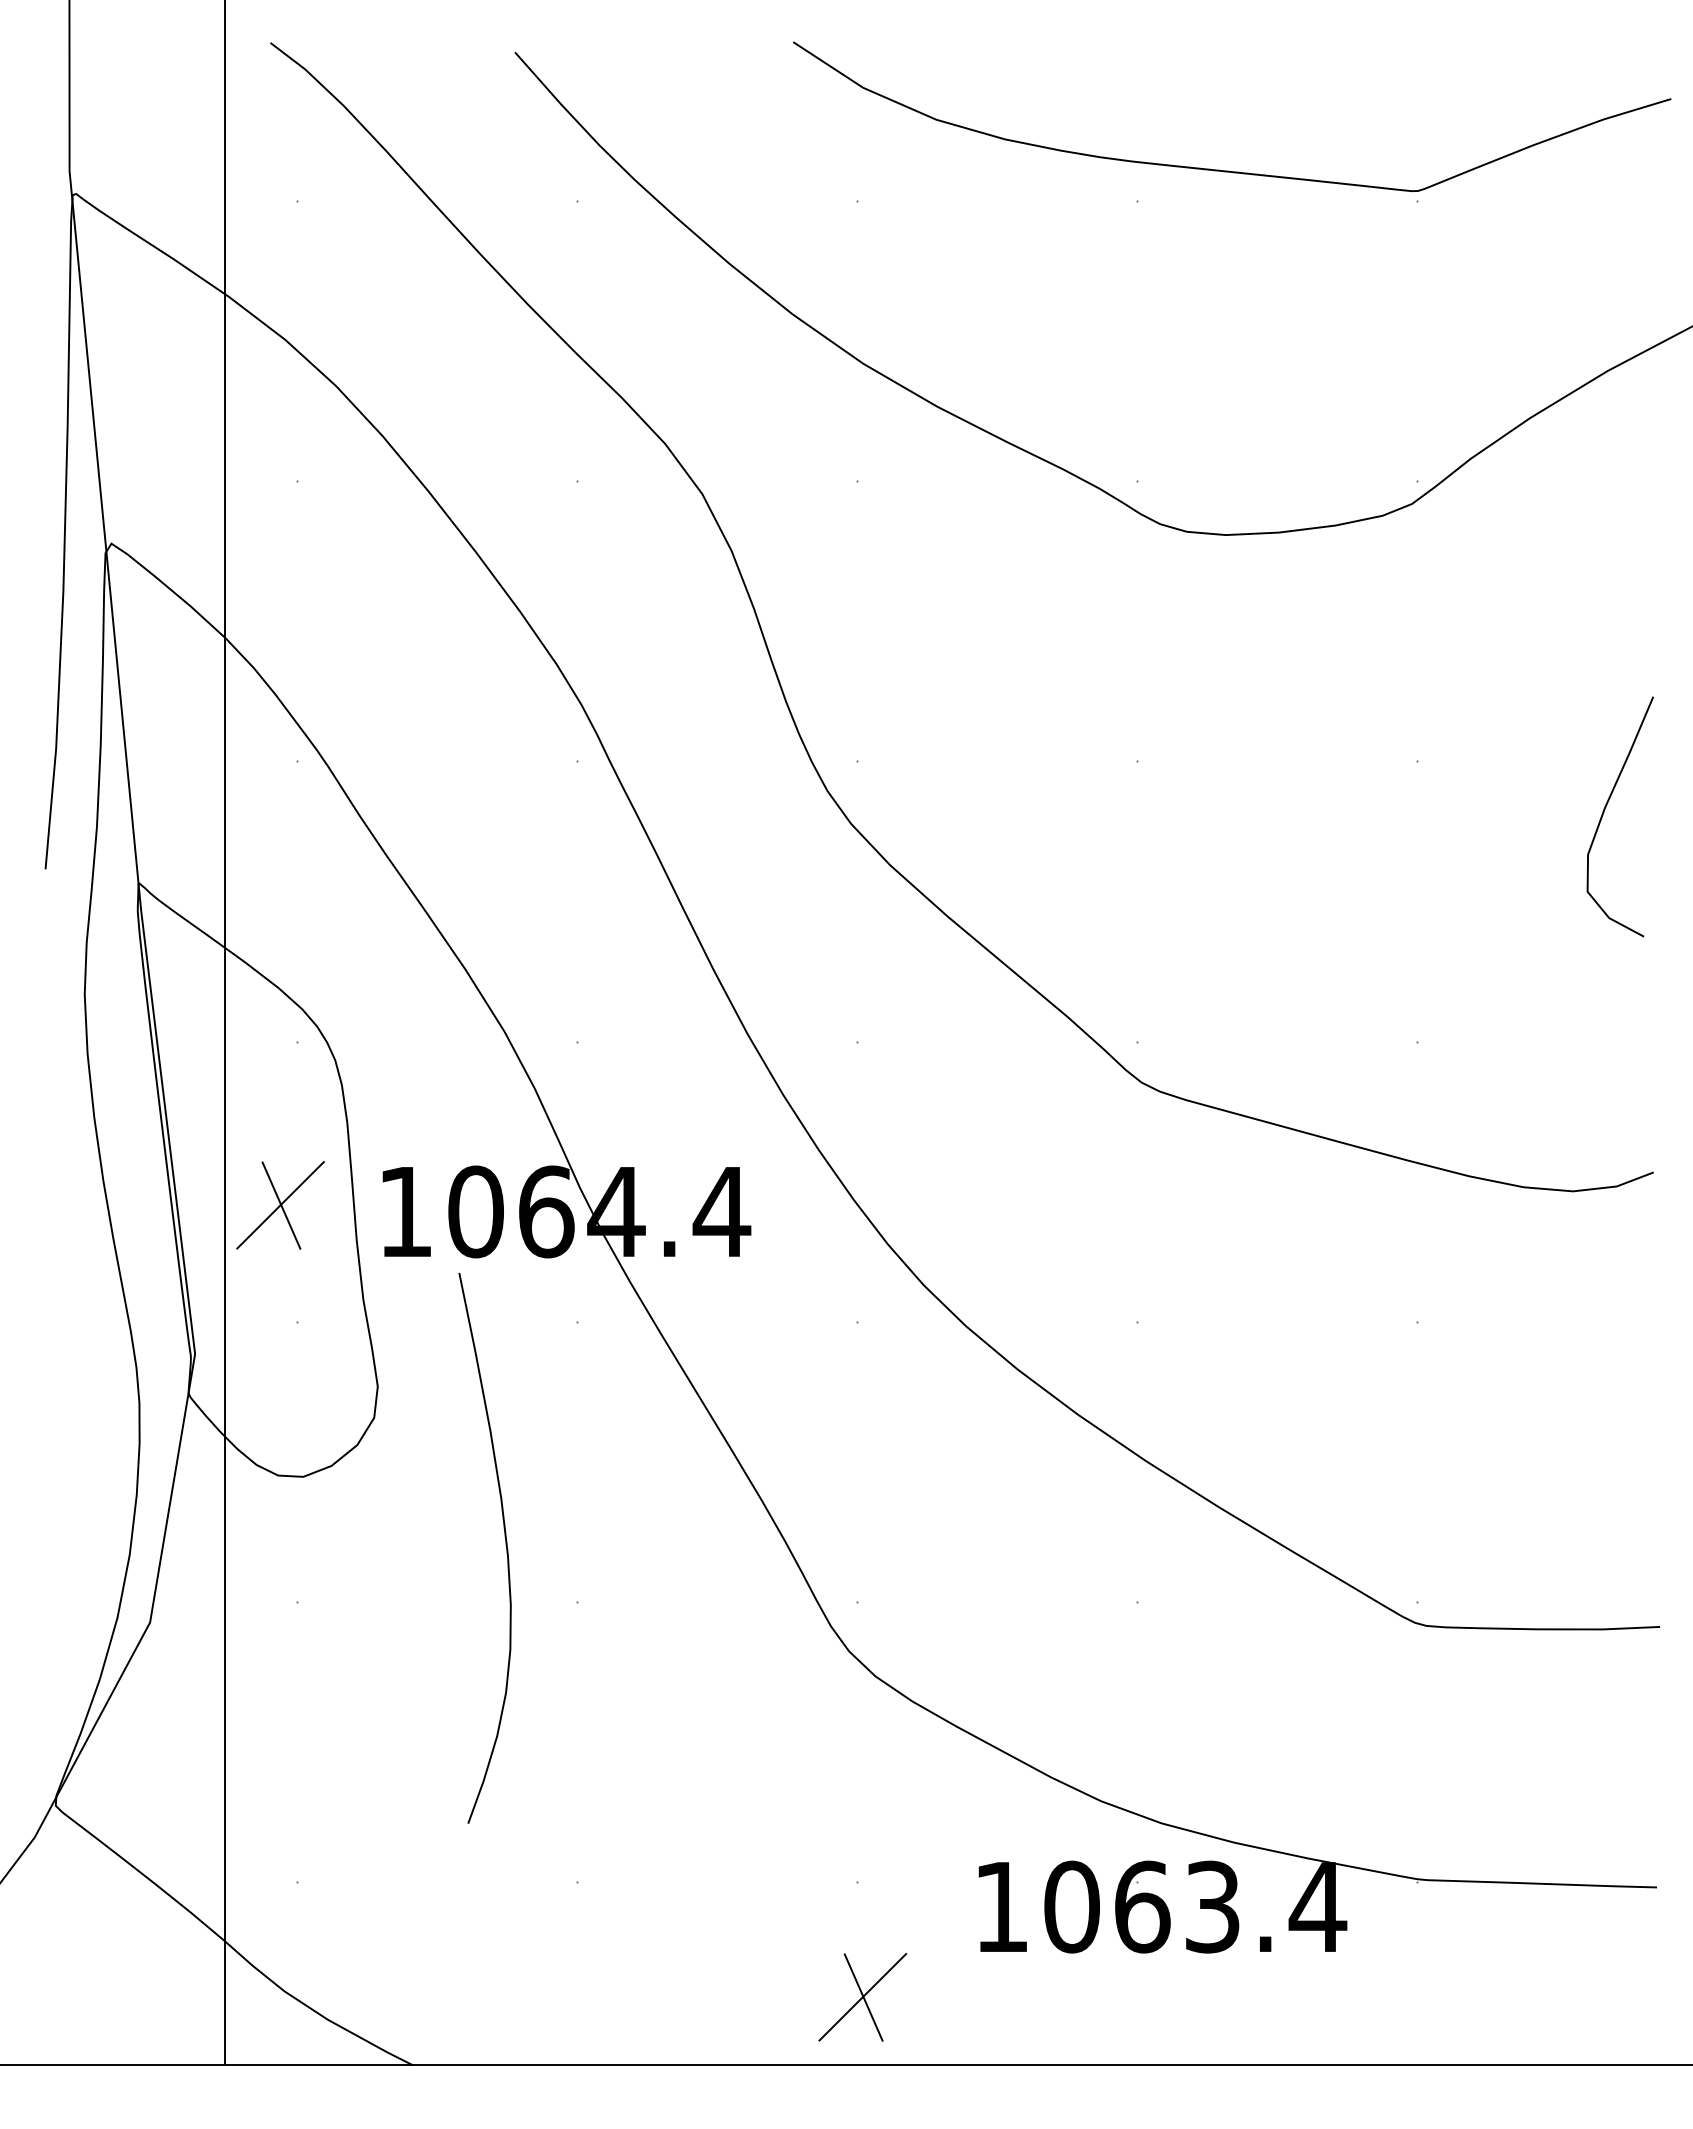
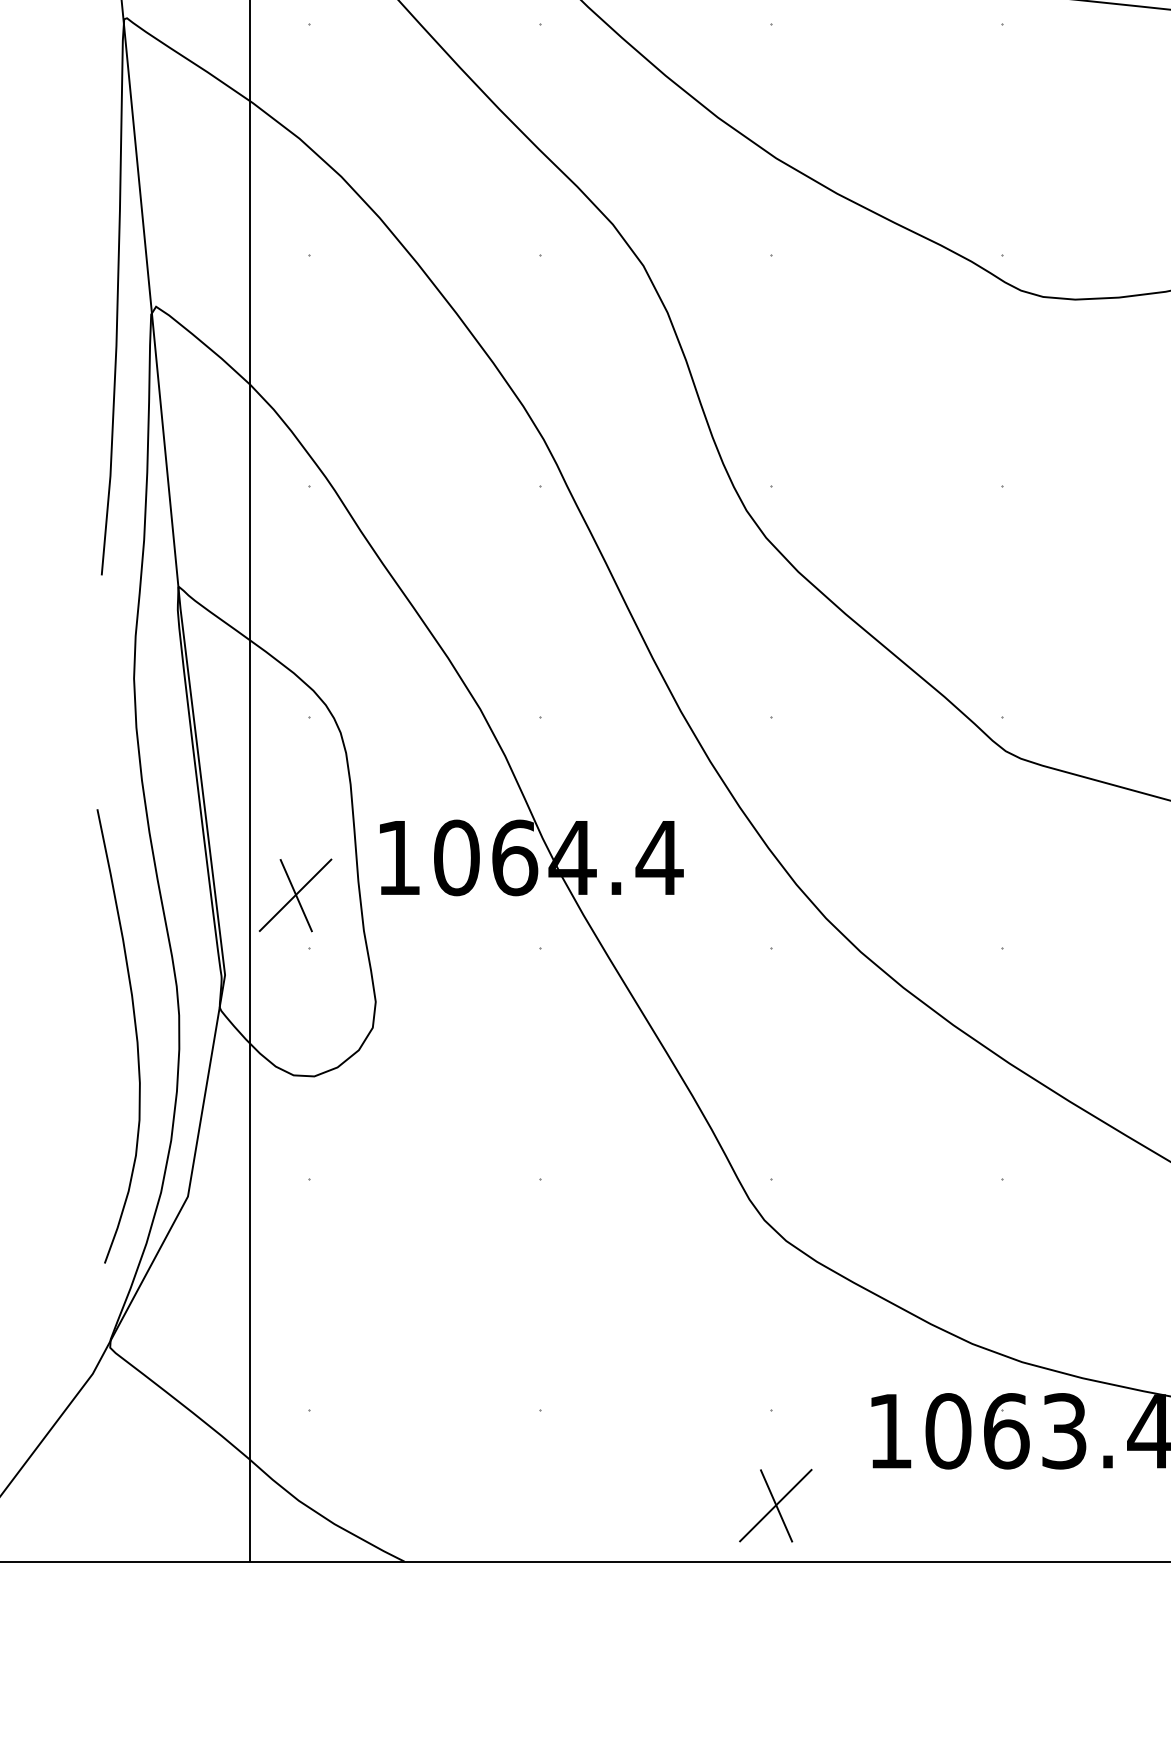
part: (280, 1205) -> (295, 895), moved
curve: (505, 1545) -> (135, 1034), moved

